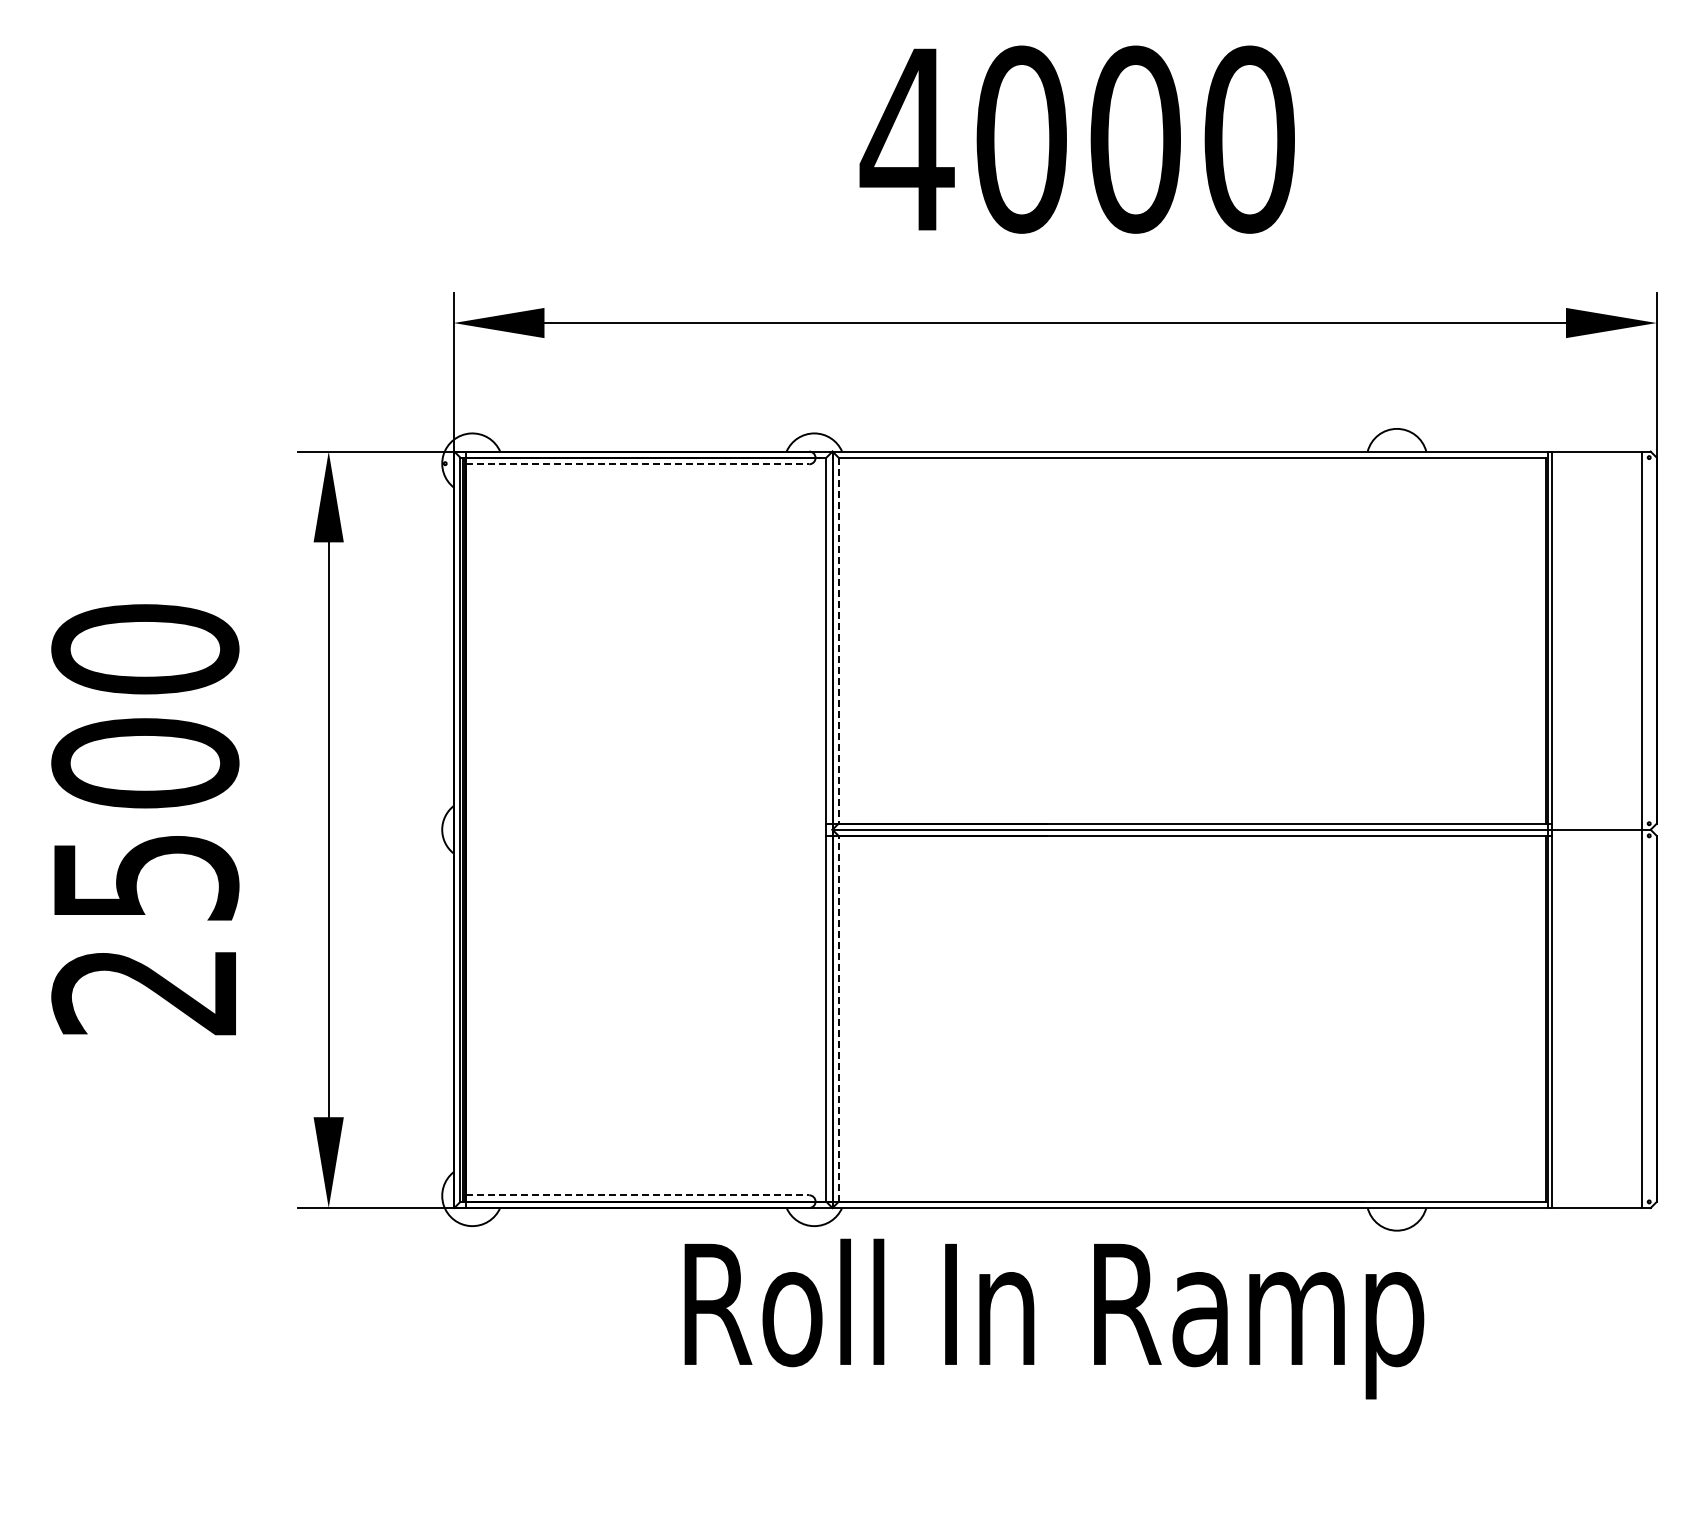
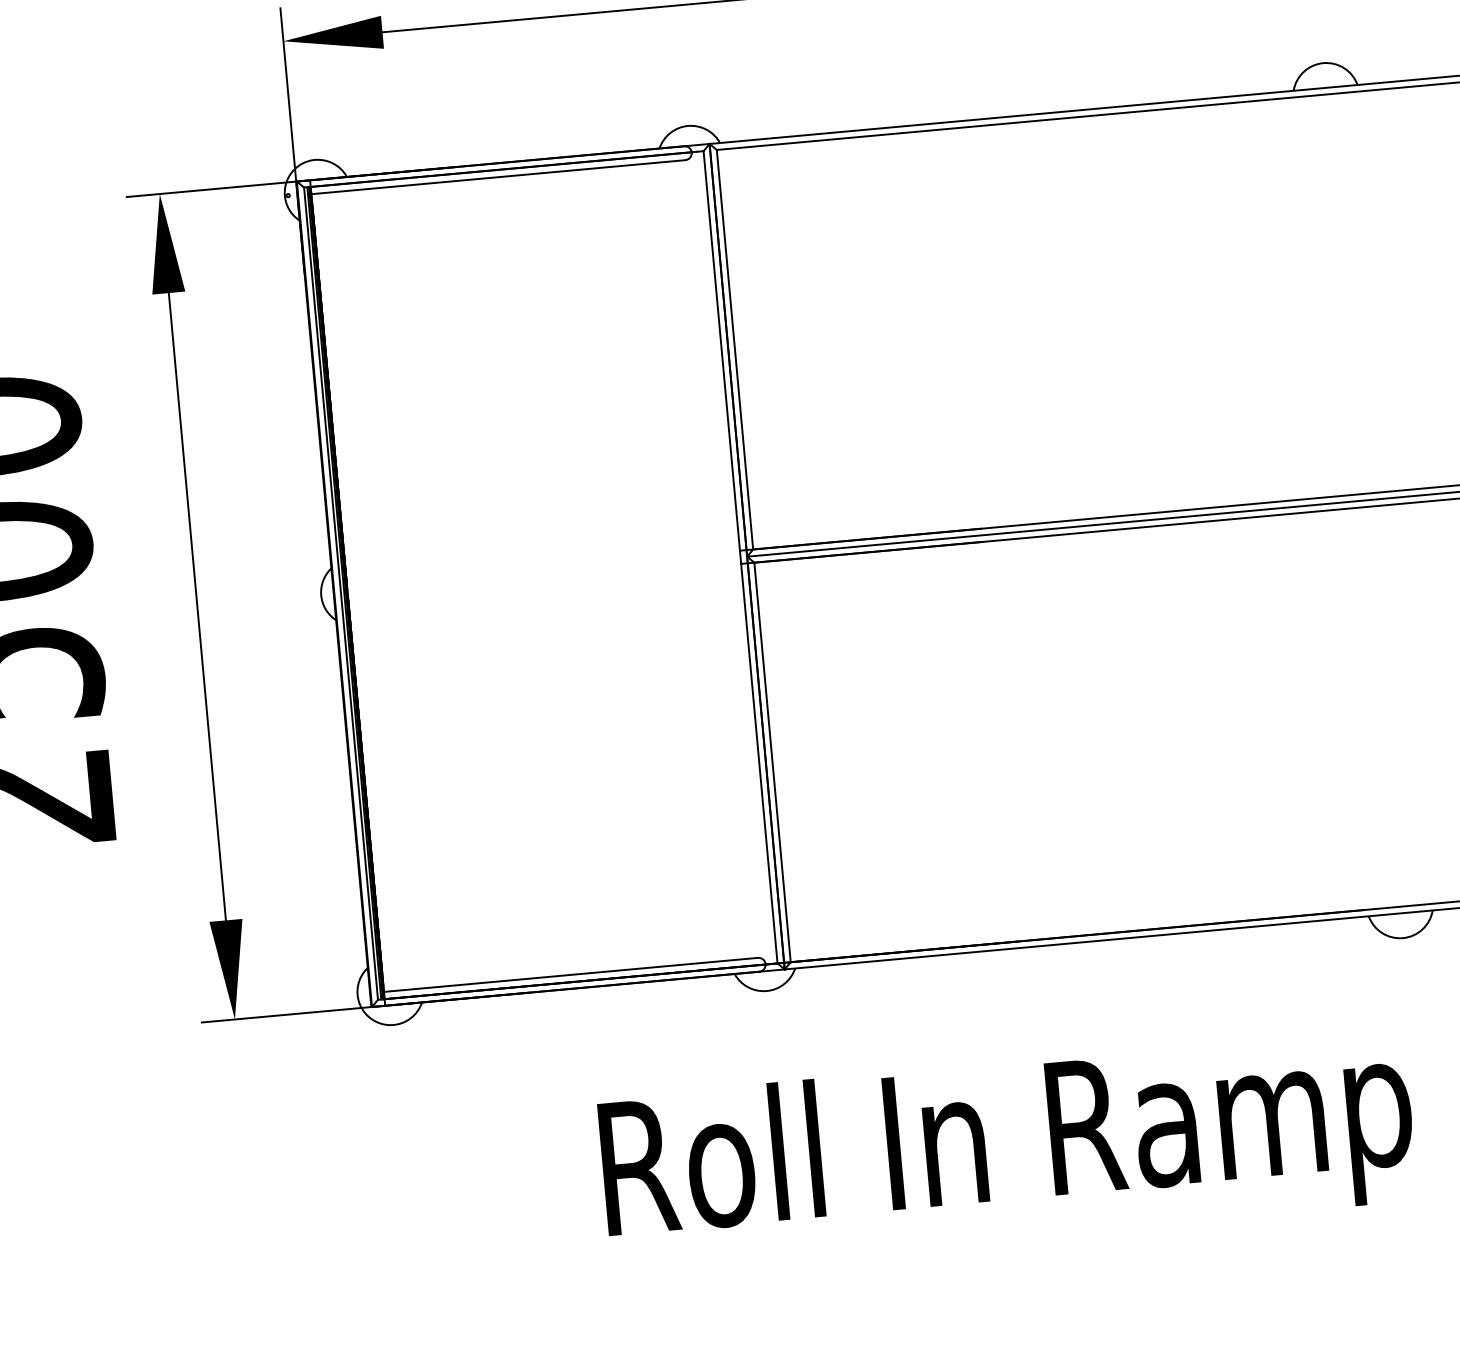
line: (638, 464) -> (499, 177), dashed -> solid
line: (838, 641) -> (734, 350), dashed -> solid
line: (838, 1018) -> (772, 762), dashed -> solid
line: (638, 1195) -> (571, 975), dashed -> solid
text: (1054, 1318) -> (1007, 1148), moved

